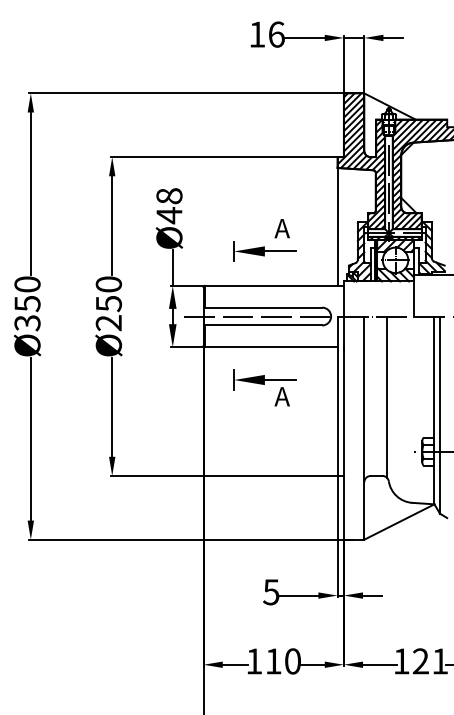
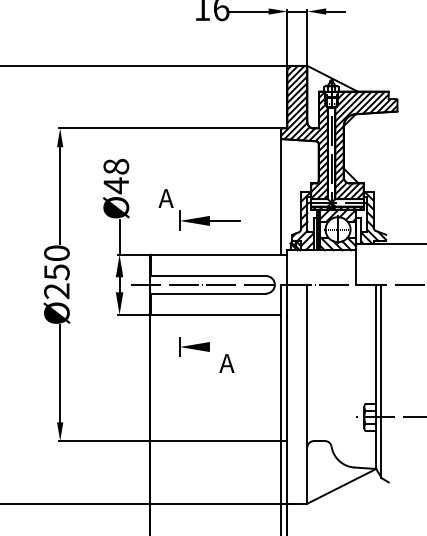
text: (281, 228) -> (165, 198), moved
line: (279, 380) -> (224, 347), removed
line: (386, 396) -> (329, 363), removed

